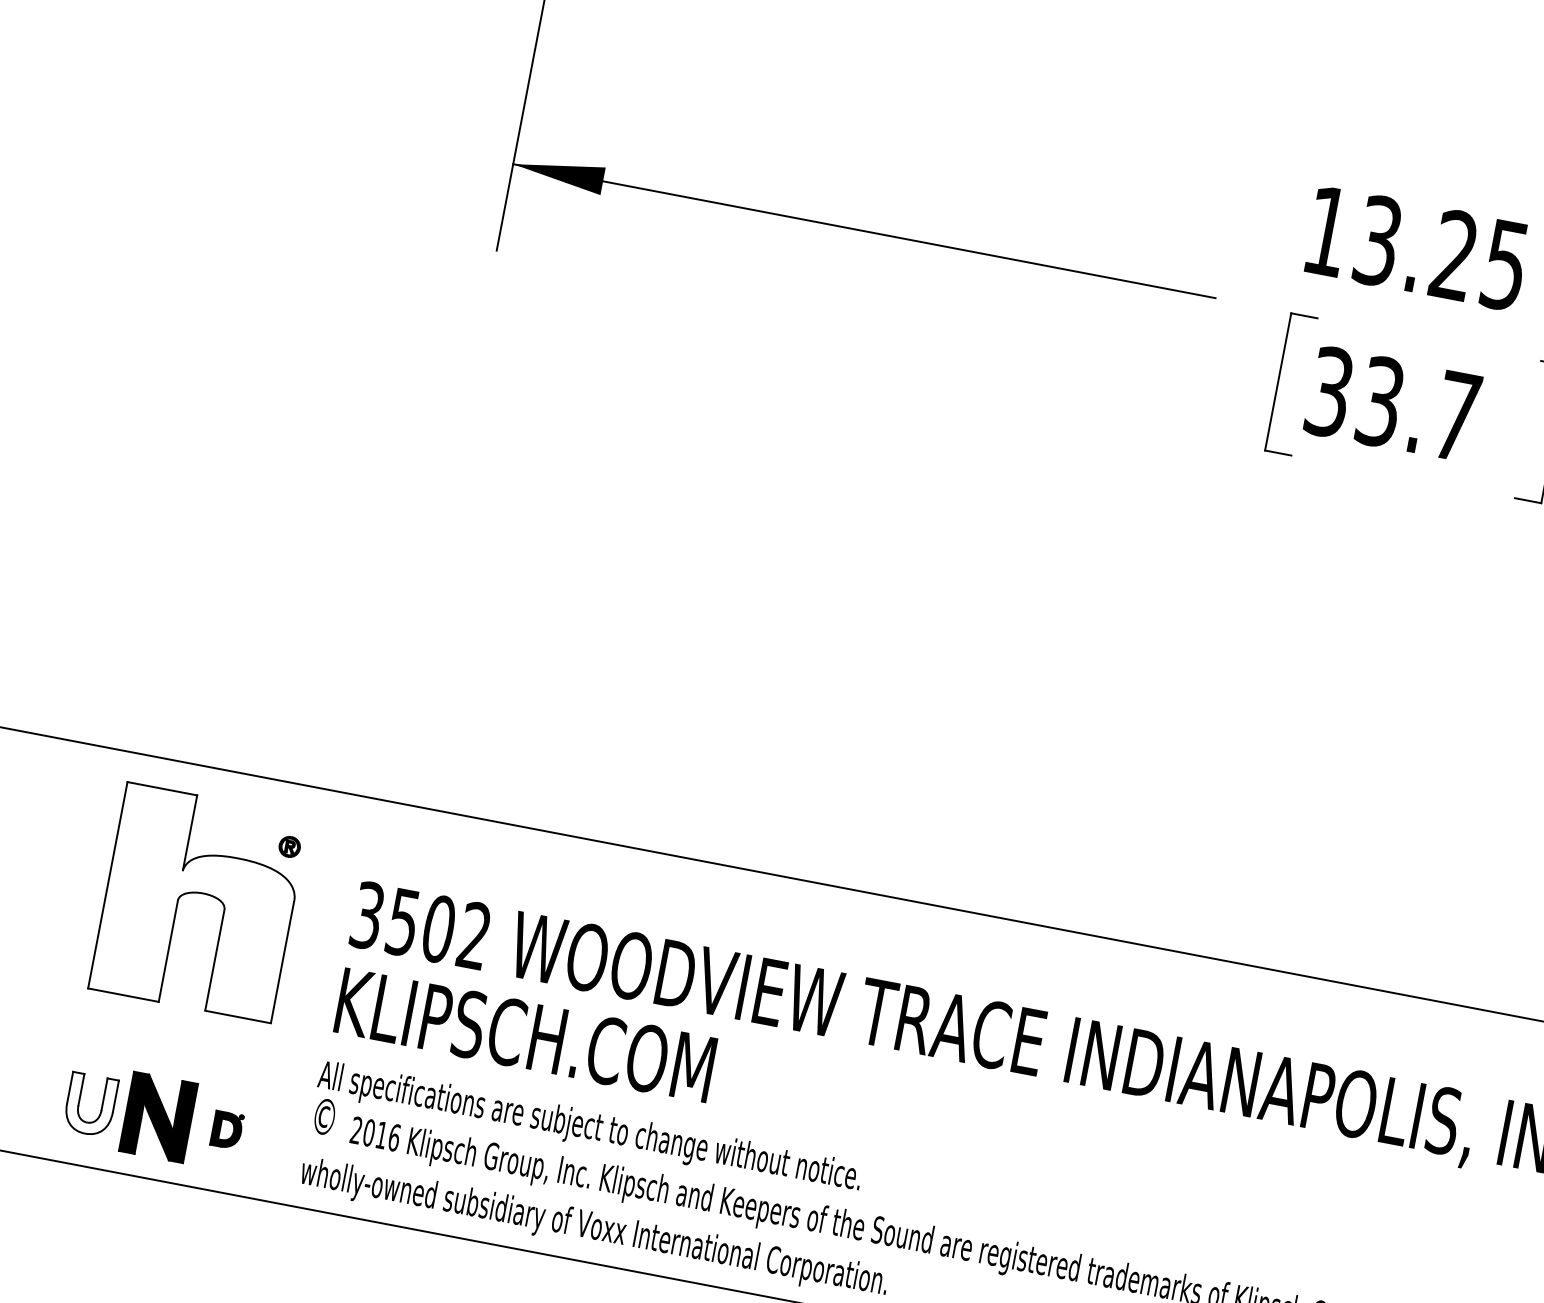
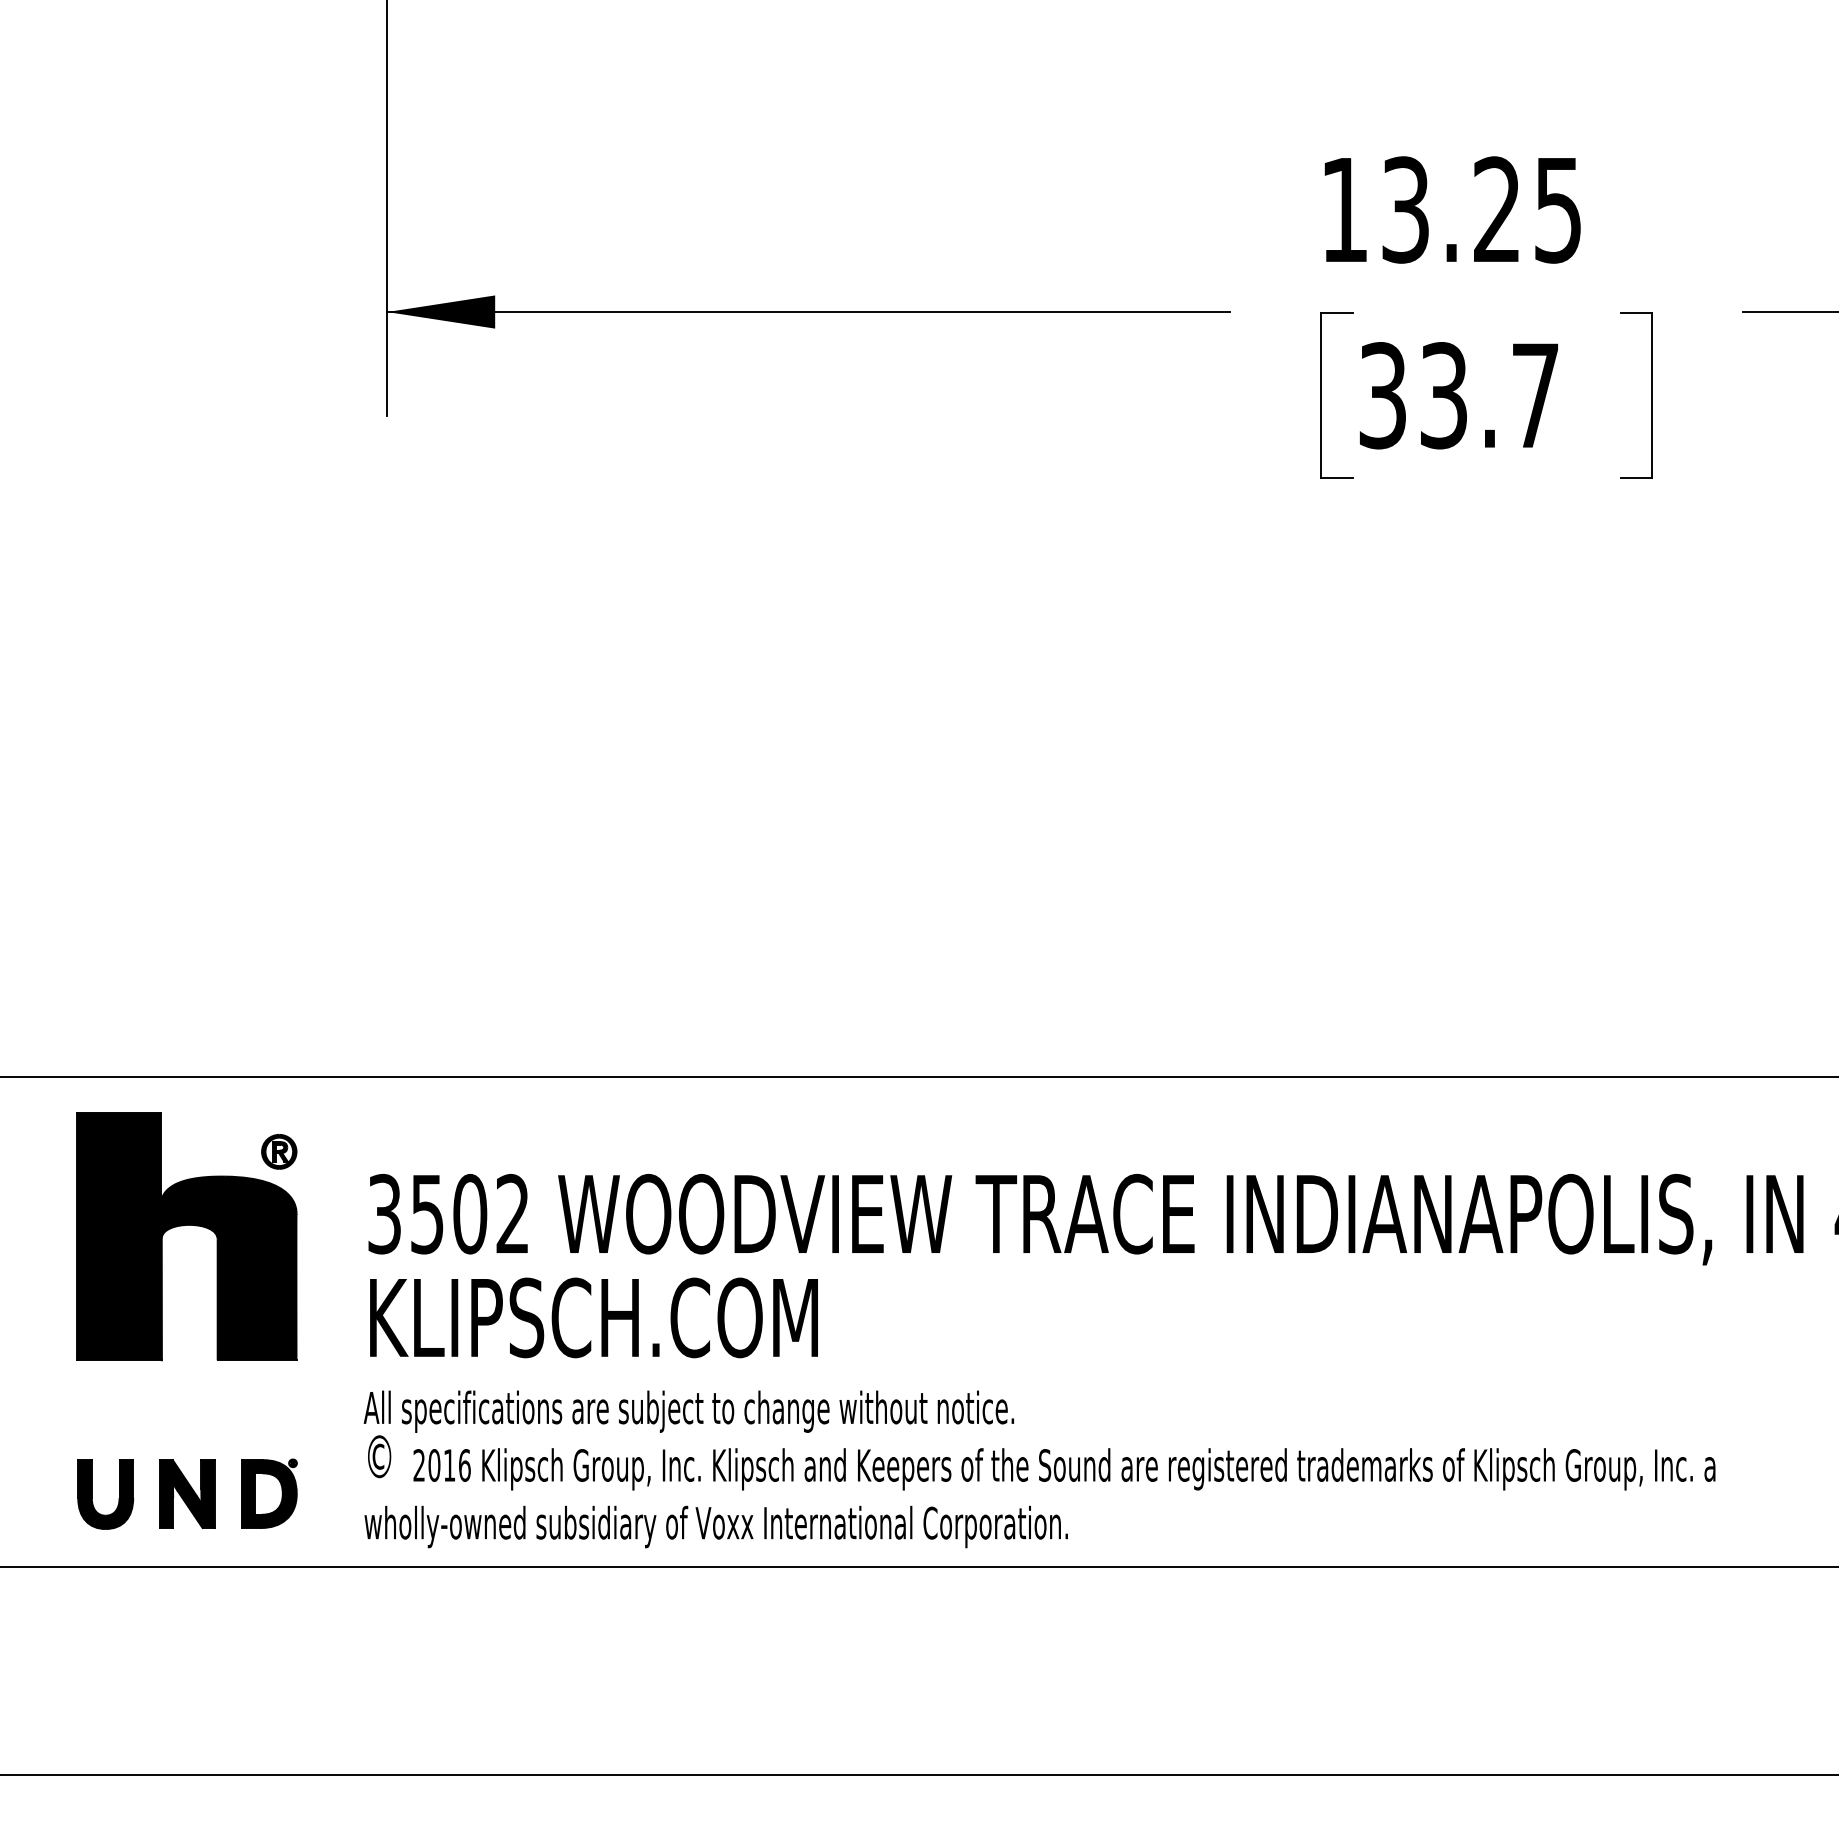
part: (289, 846) -> (279, 1151), size x1.43
fill: (198, 902) -> (186, 1236), added
fill: (90, 1104) -> (105, 1494), added
part: (158, 1117) -> (187, 1493), size x0.71
part: (227, 1130) -> (269, 1493), size x1.67

